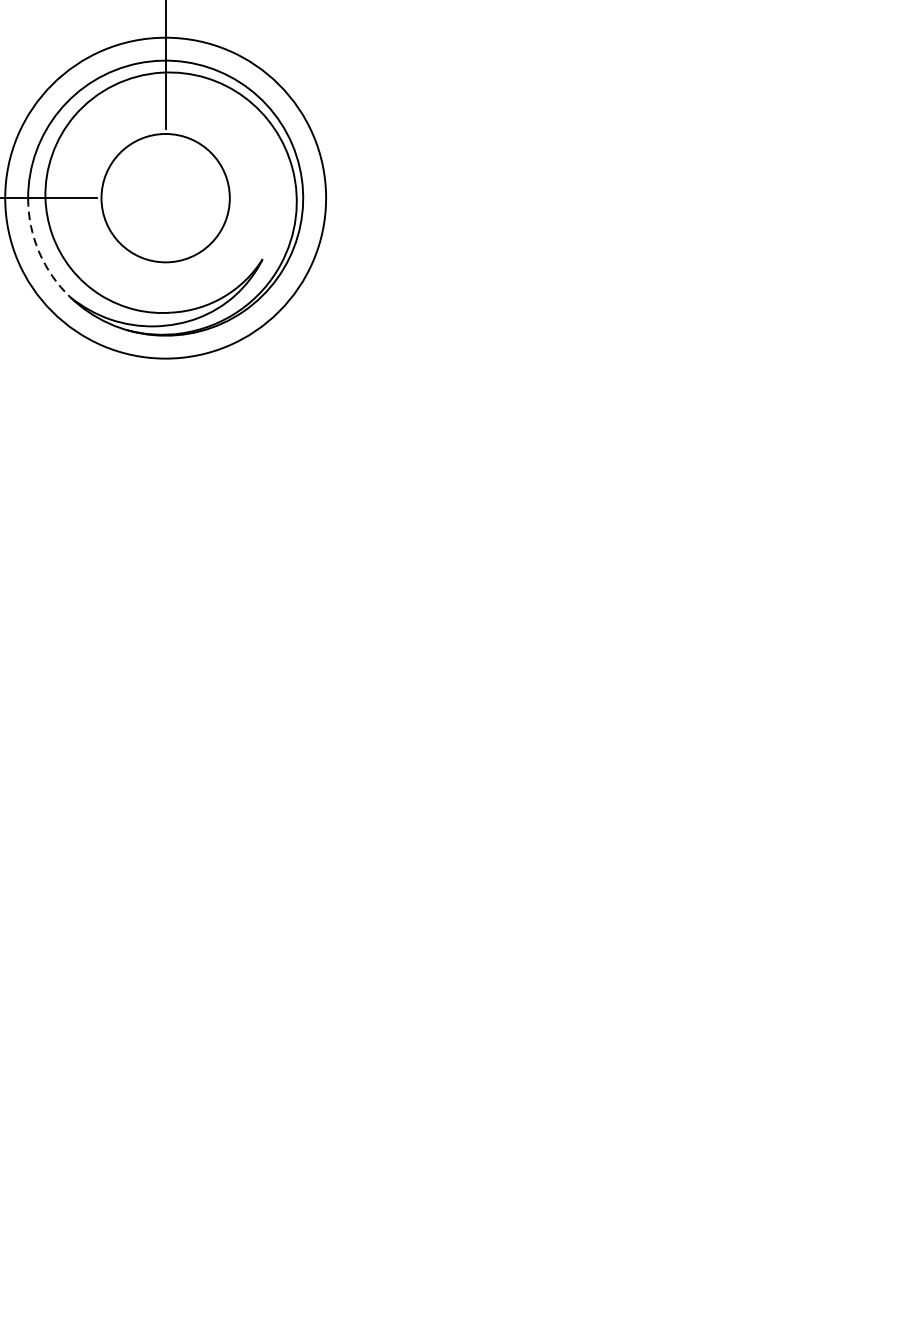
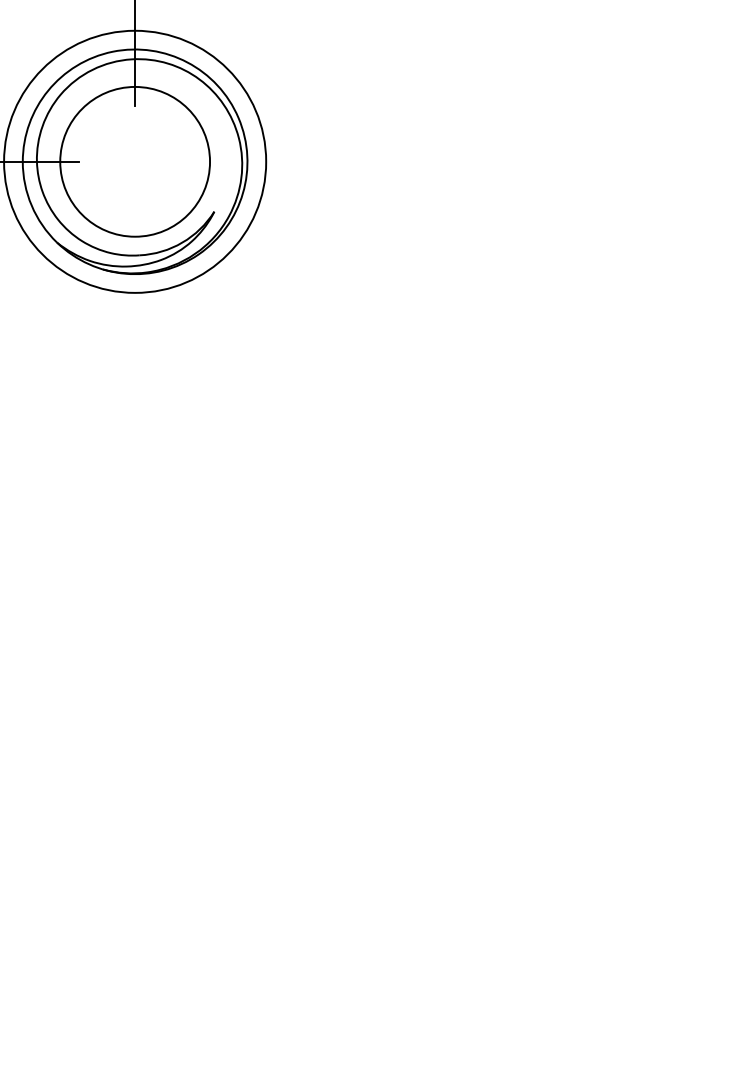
circle: (166, 197) -> (135, 161), size x1.43
arc: (38, 251) -> (31, 205), dashed -> solid

